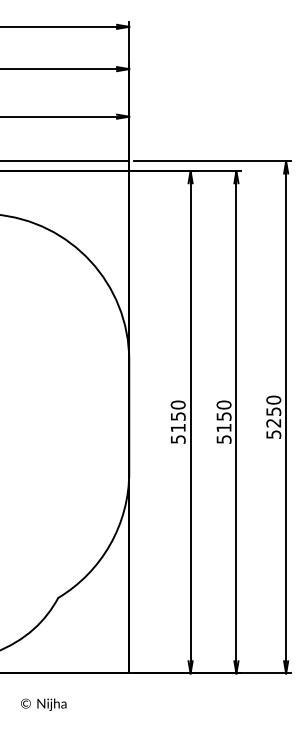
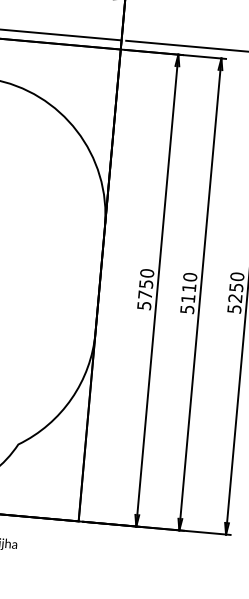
text: (223, 416) -> (188, 287), 5150 -> 5110
text: (178, 427) -> (145, 294), 5150 -> 5750

